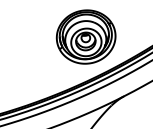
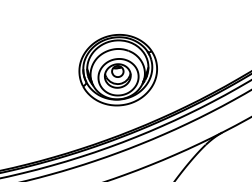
part: (85, 37) -> (117, 70), moved

